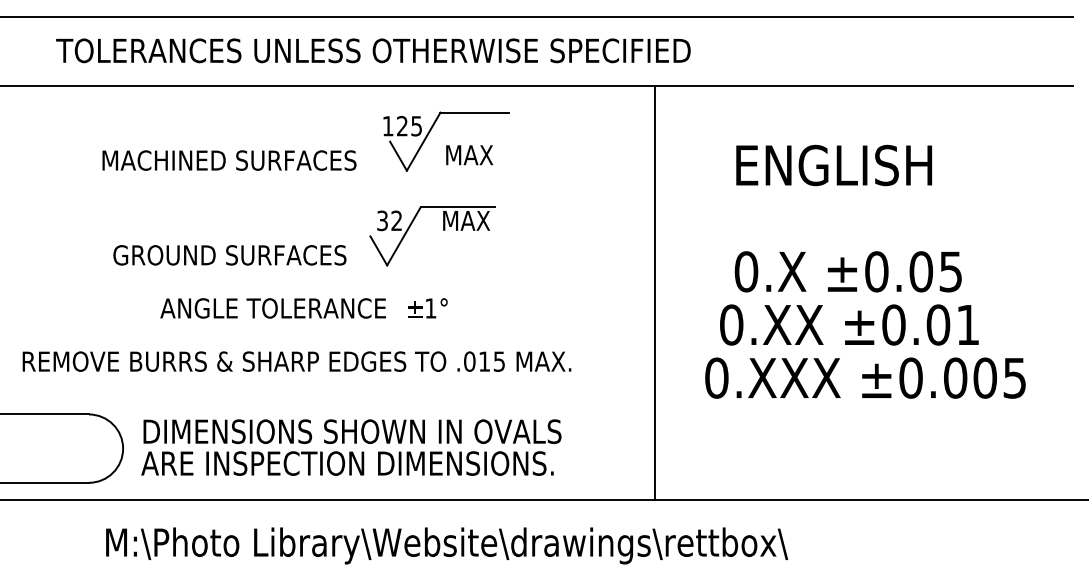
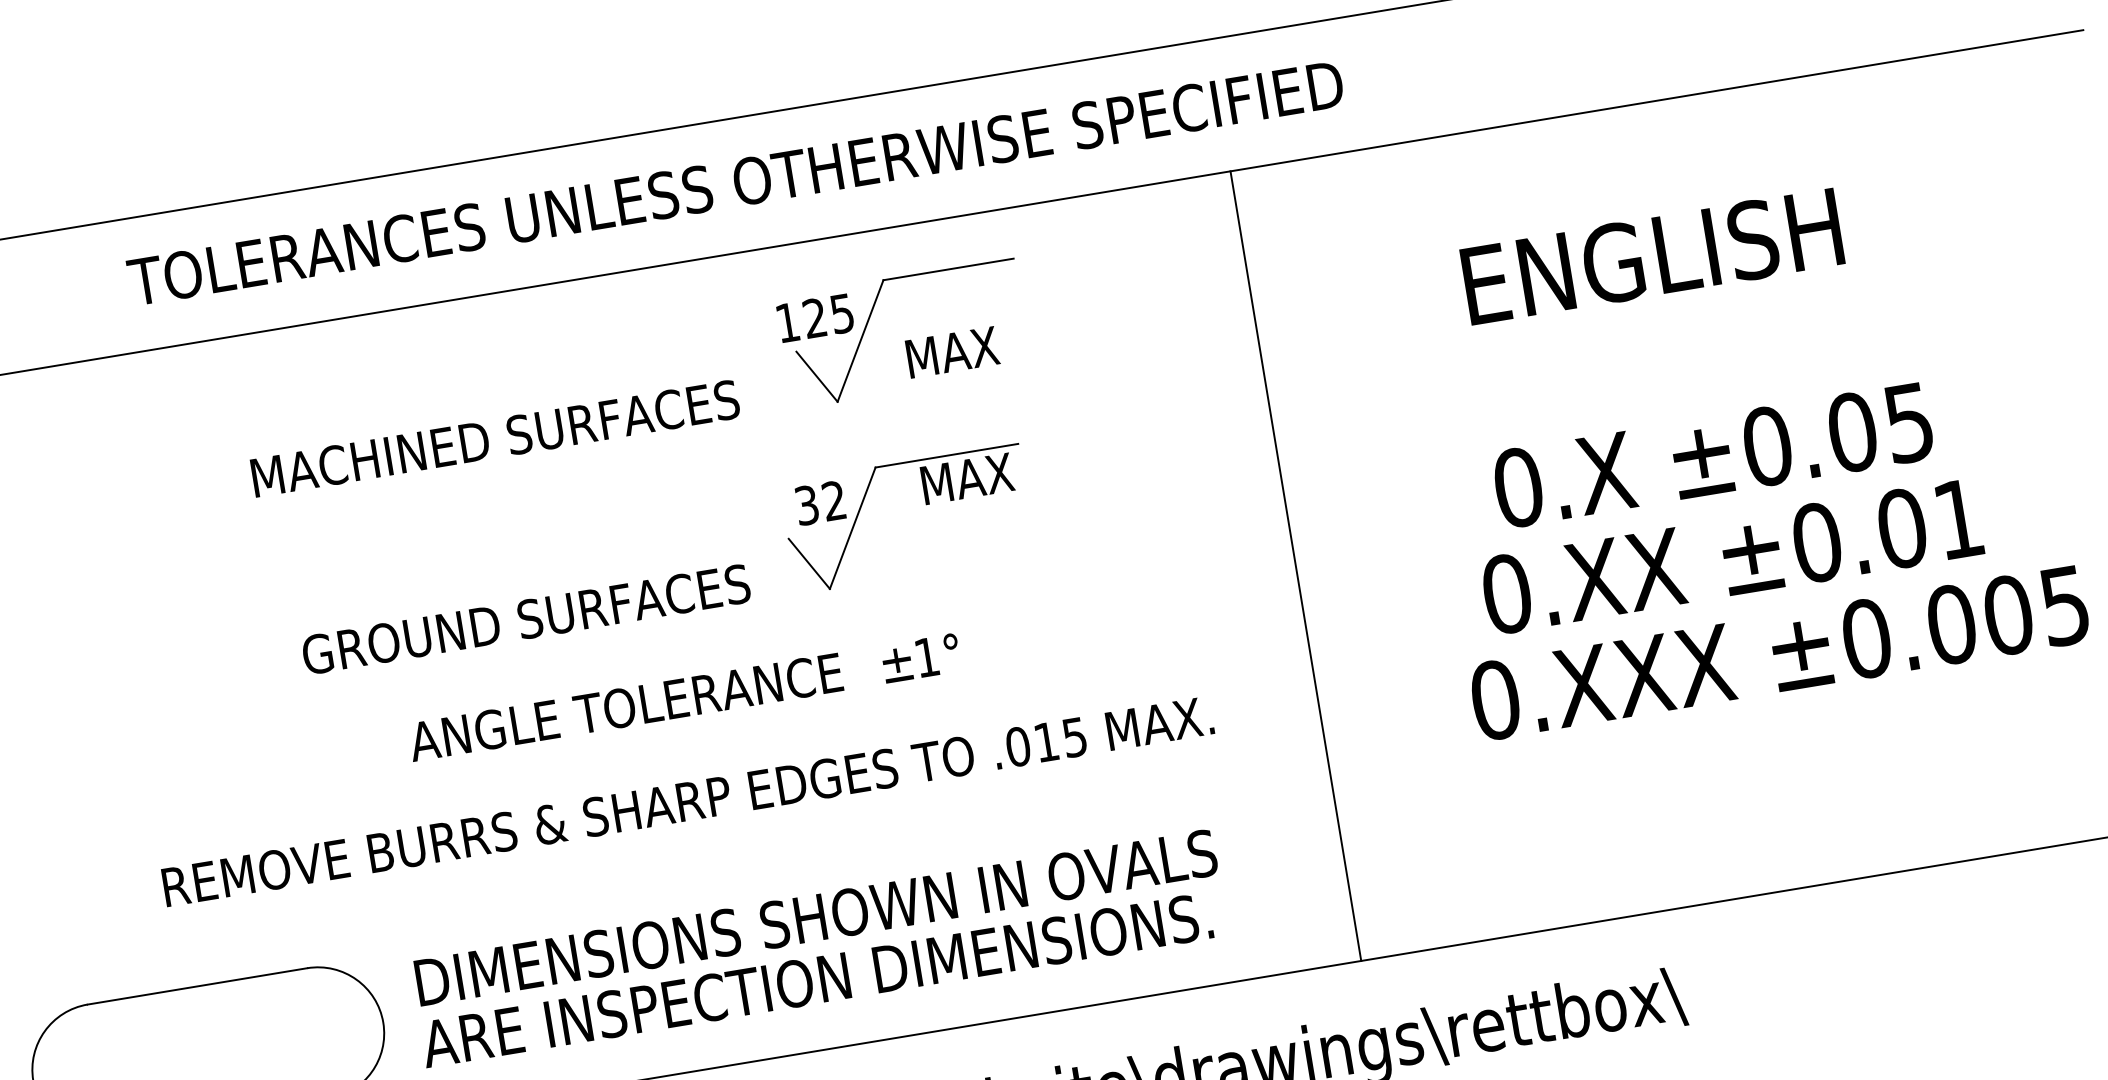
line: (655, 292) -> (1295, 565), moved

